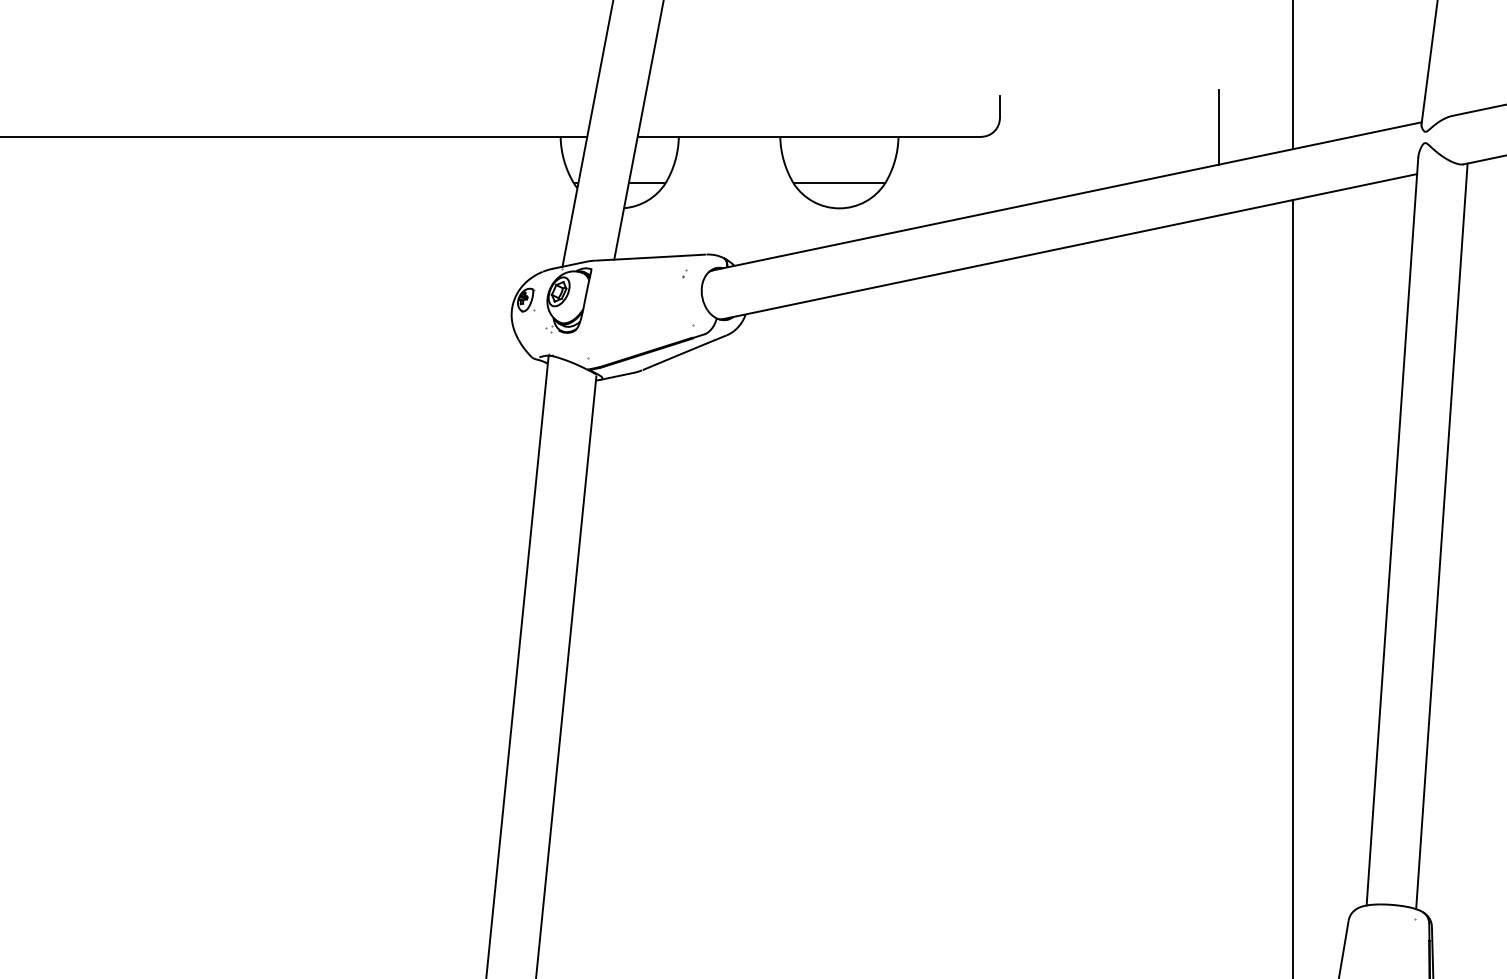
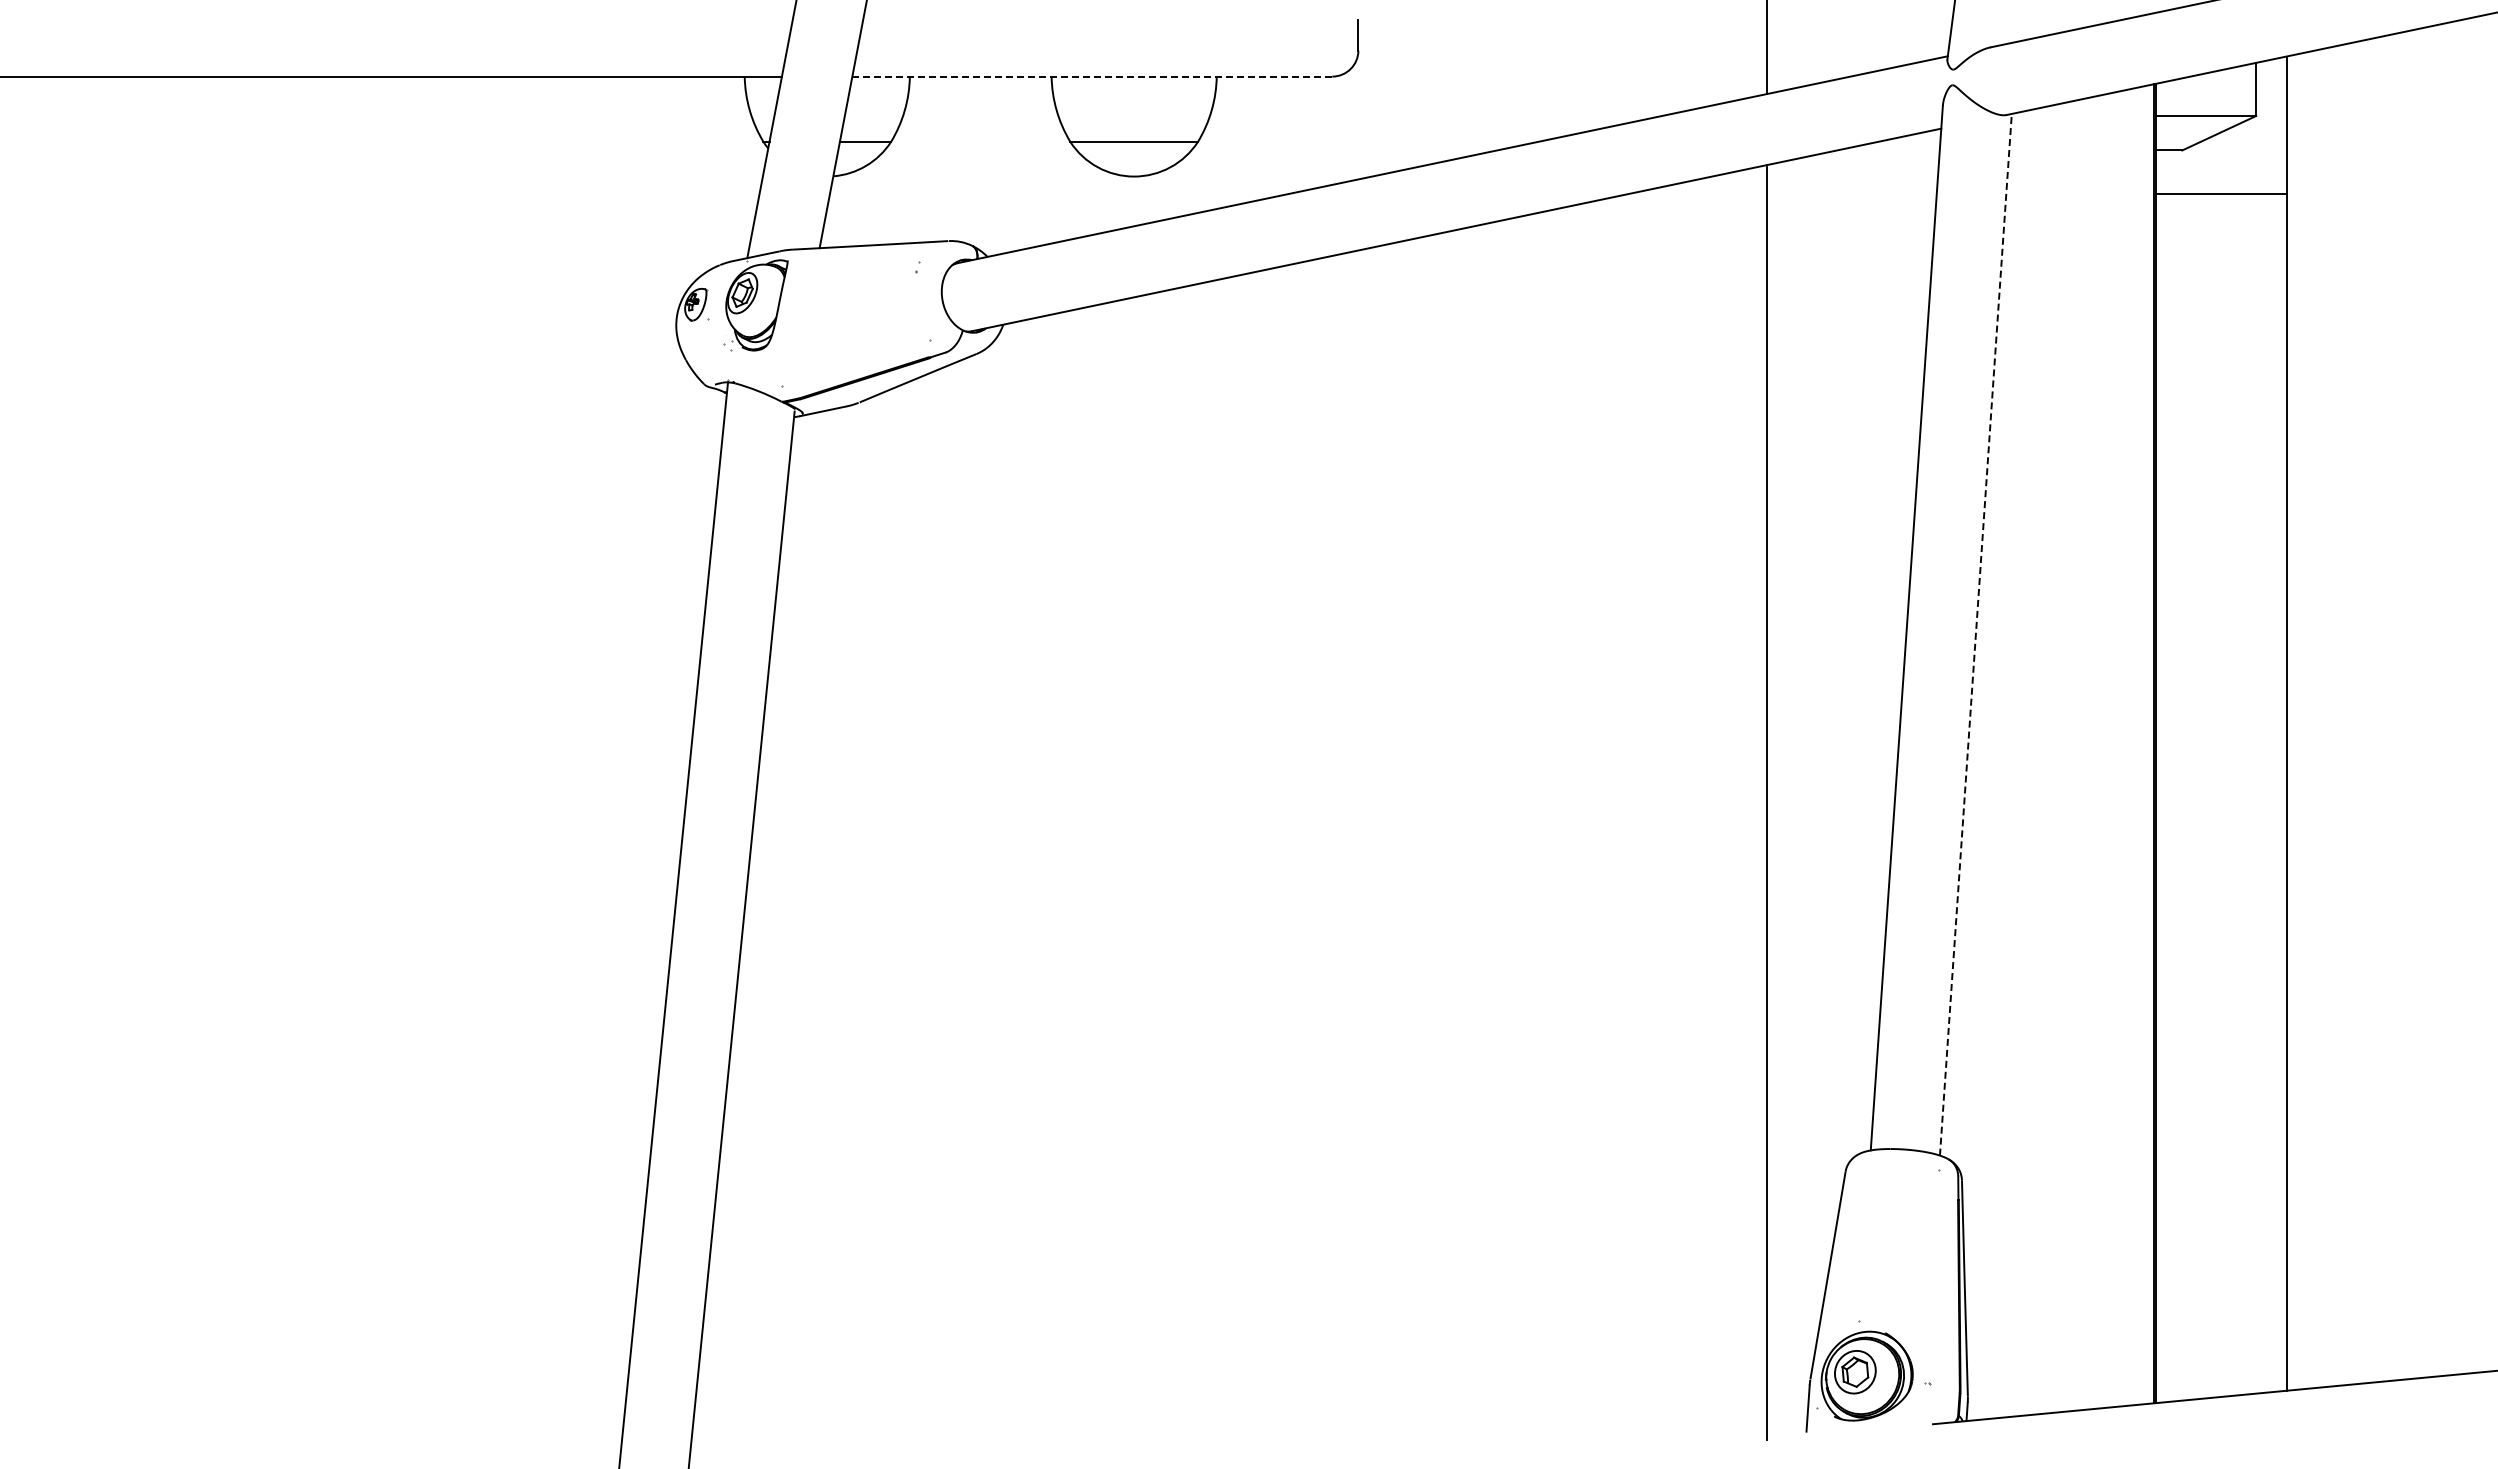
line: (1219, 127) -> (1665, 63), removed
line: (809, 136) -> (1092, 76), solid -> dashed
line: (1441, 536) -> (1975, 634), solid -> dashed

